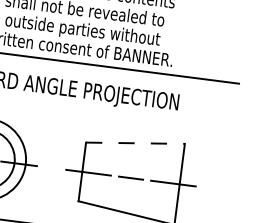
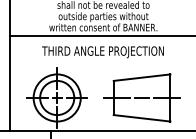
line: (136, 143) -> (142, 77), dashed -> solid

